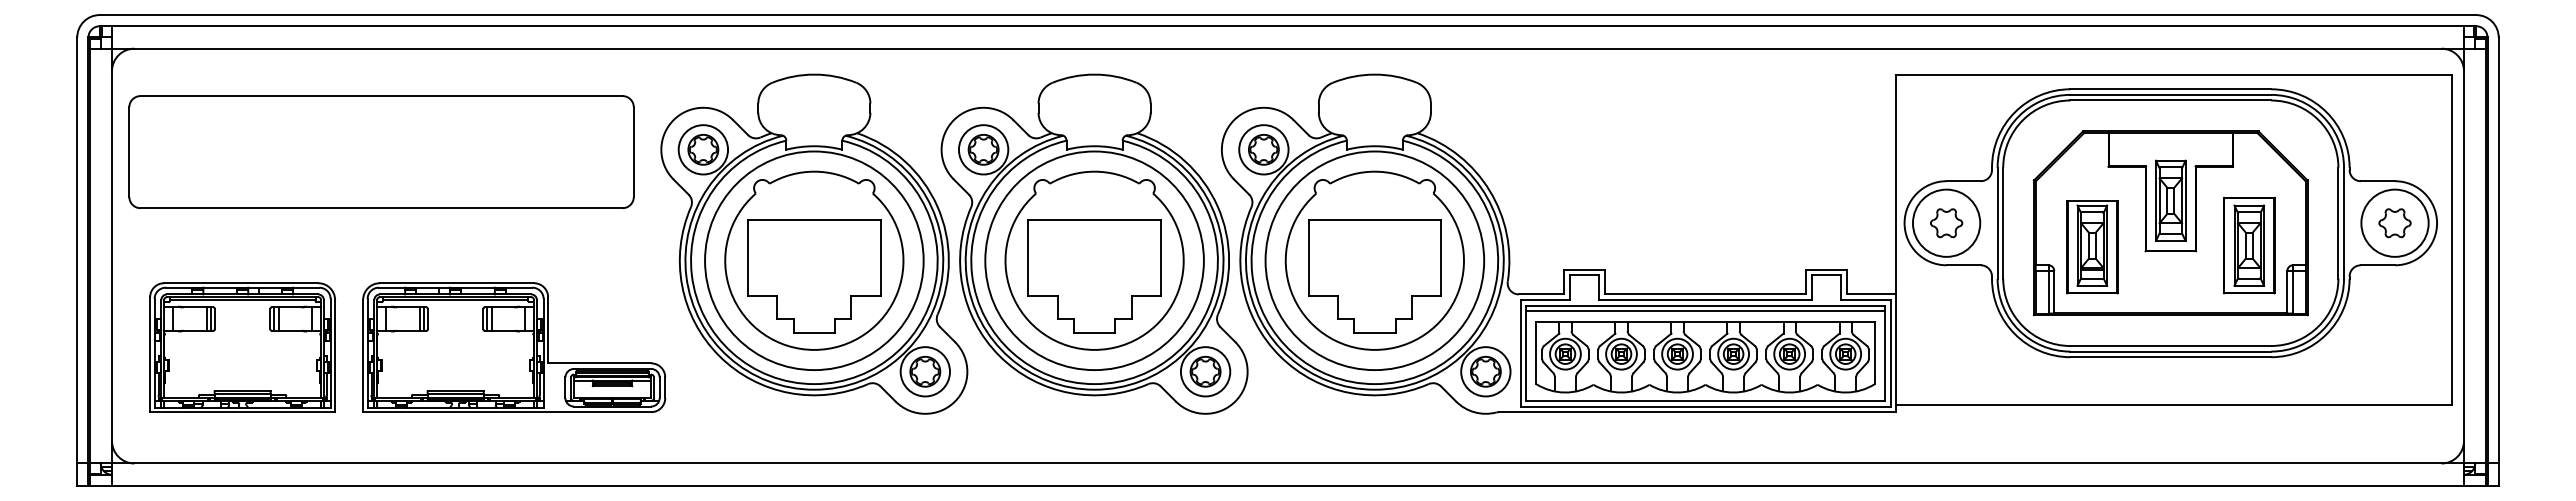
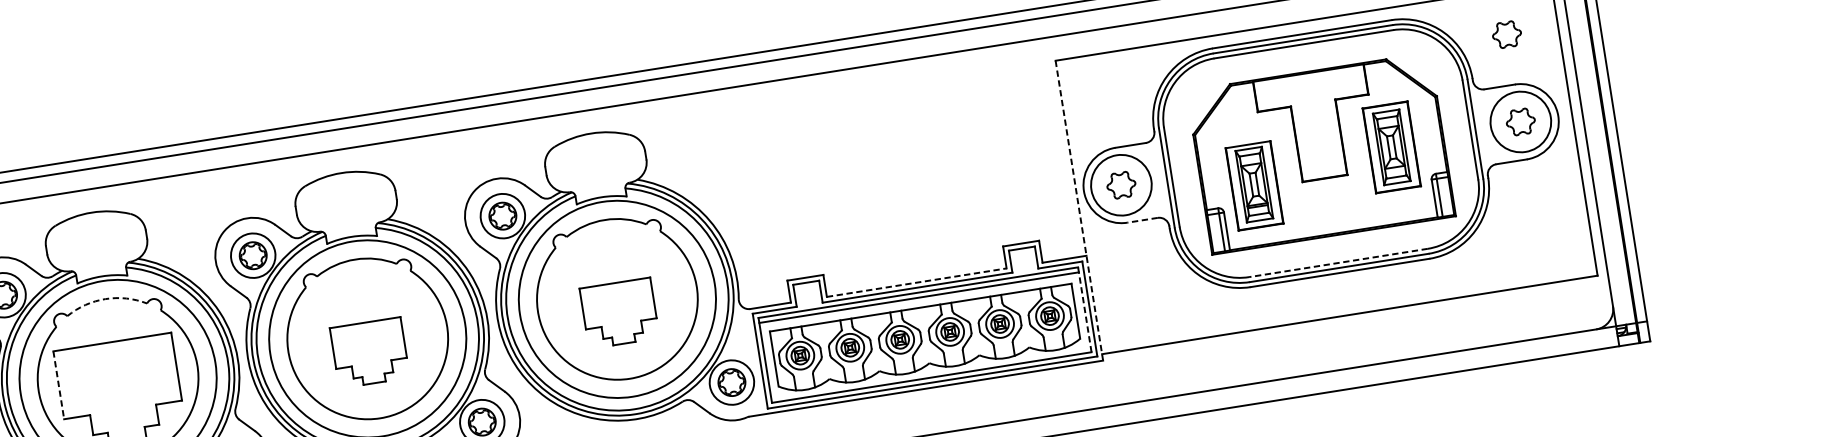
part: (2394, 125) -> (1506, 34), added
arc: (814, 171) -> (105, 298), solid -> dashed
part: (2170, 200) -> (1317, 133), removed
line: (1896, 244) -> (1079, 211), solid -> dashed
part: (2249, 245) -> (1391, 147), moved
line: (748, 258) -> (59, 385), solid -> dashed
line: (1963, 265) -> (1142, 220), solid -> dashed
part: (1094, 276) -> (369, 352), size x0.6
part: (1374, 276) -> (619, 313), size x0.6
line: (1705, 294) -> (916, 282), solid -> dashed
line: (2170, 346) -> (1338, 263), solid -> dashed
line: (1884, 353) -> (1084, 310), solid -> dashed

